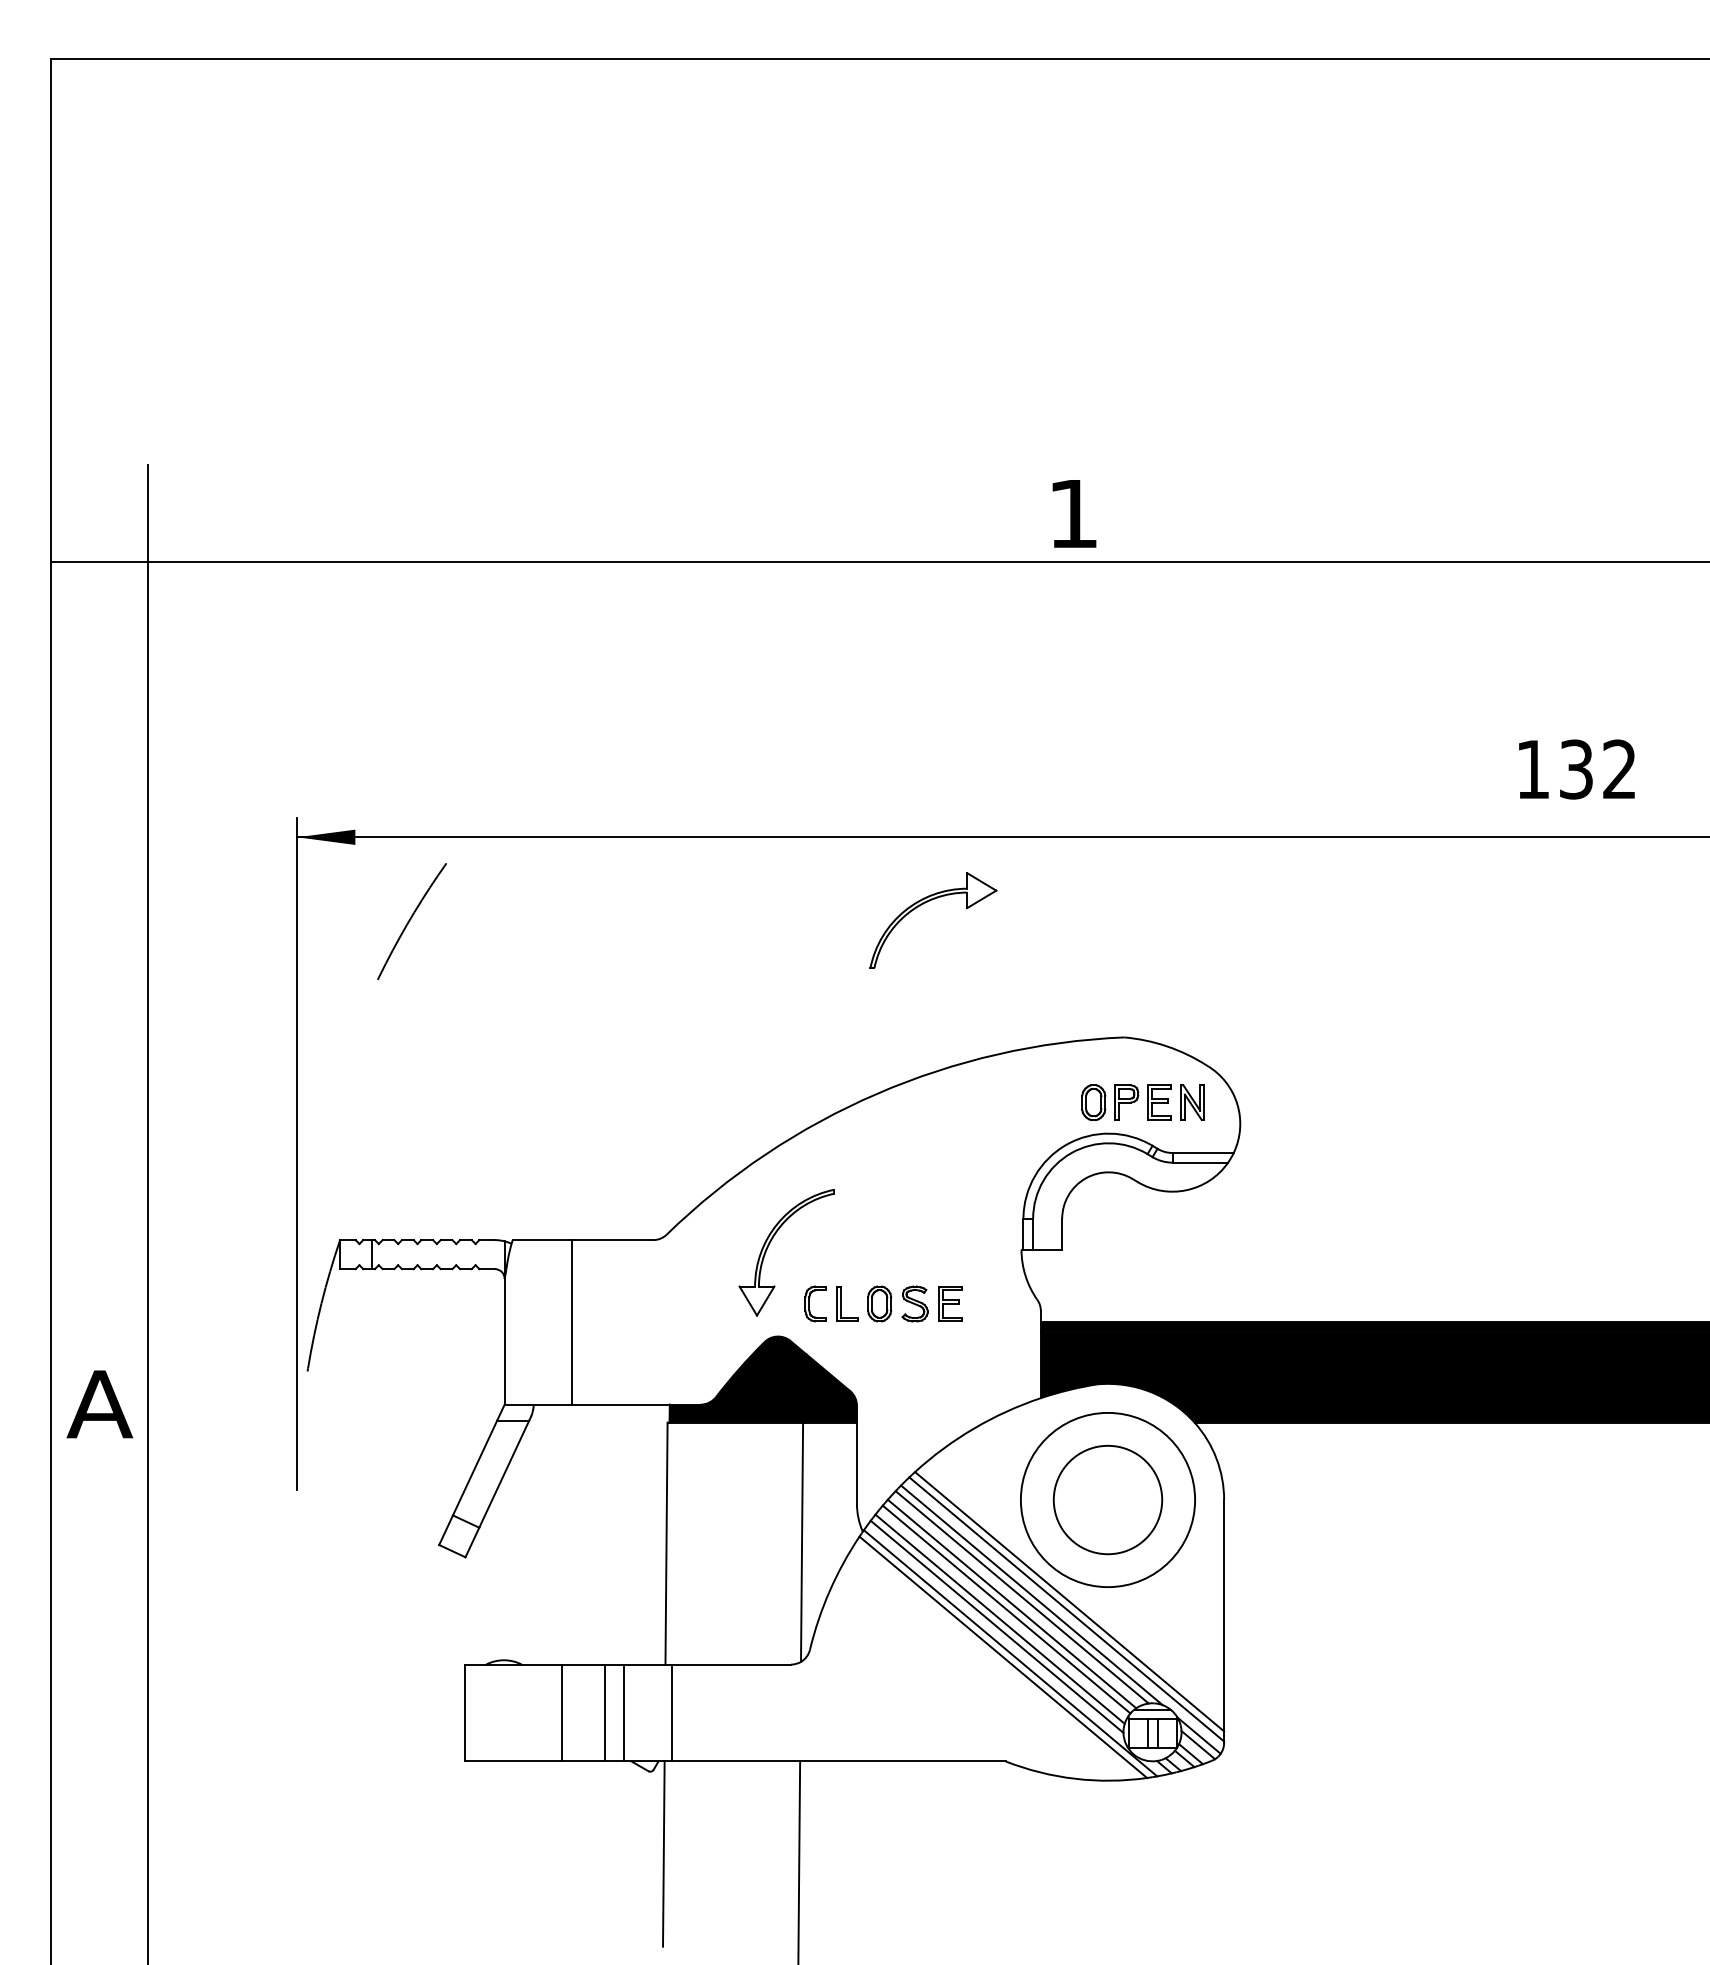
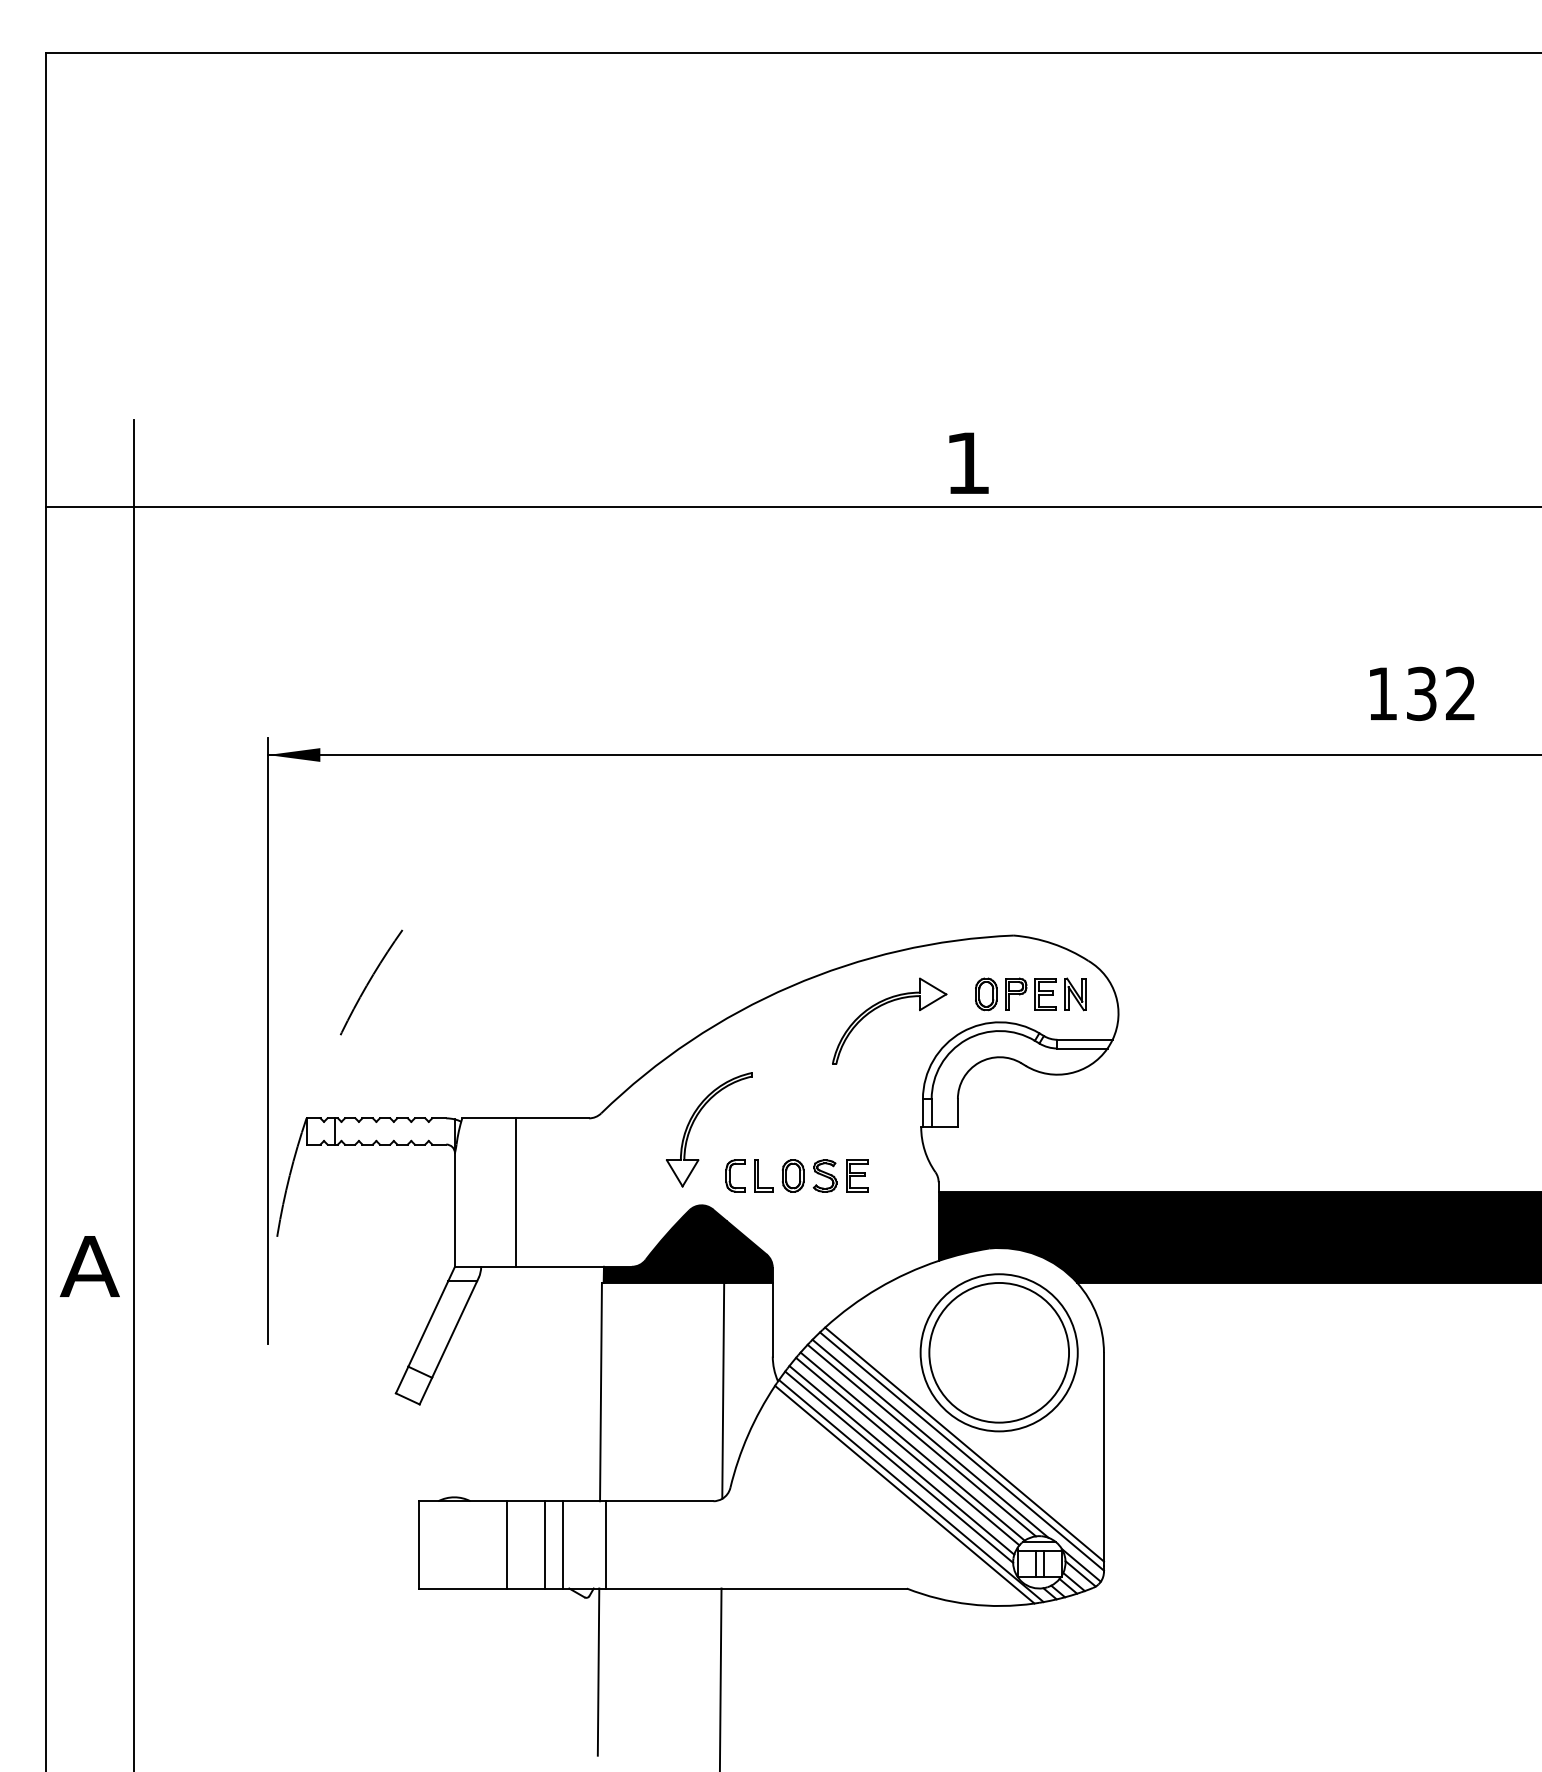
part: (925, 903) -> (882, 1005), moved
arc: (410, 921) -> (370, 982), moved
circle: (1107, 1499) -> (998, 1352), size x1.43

